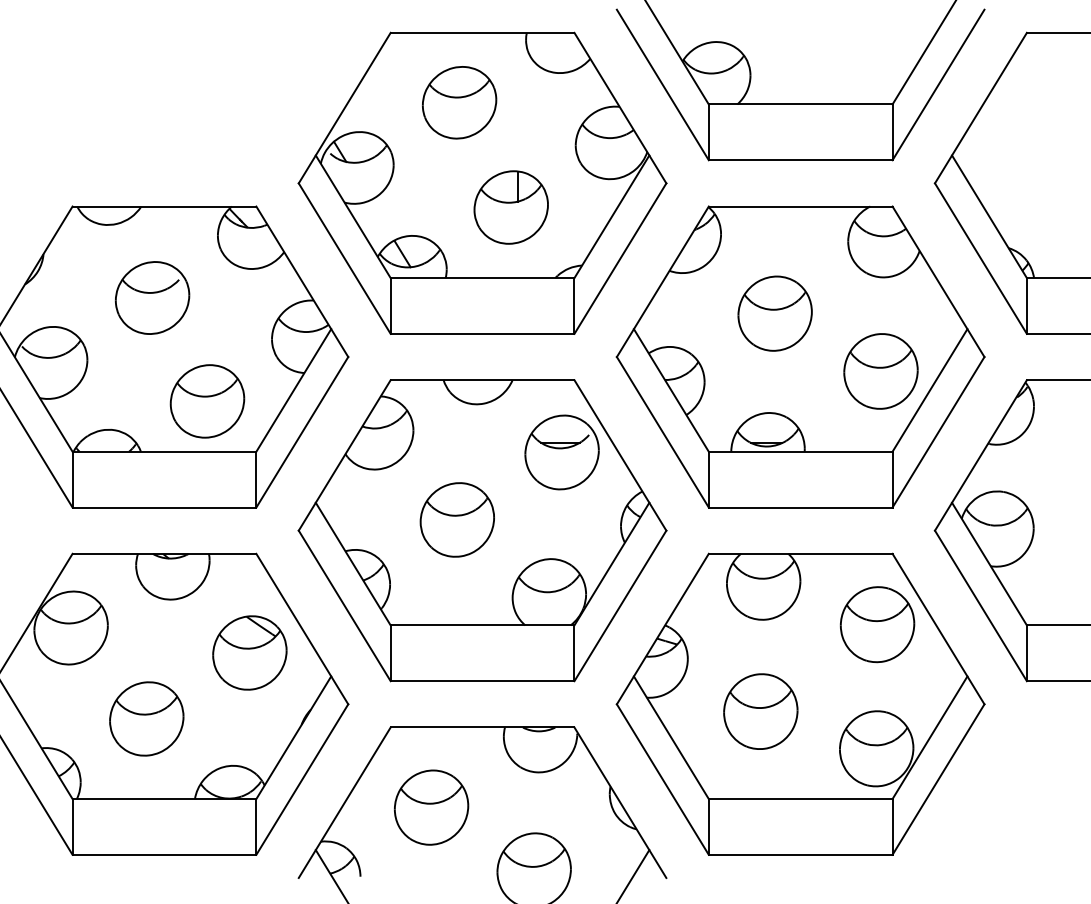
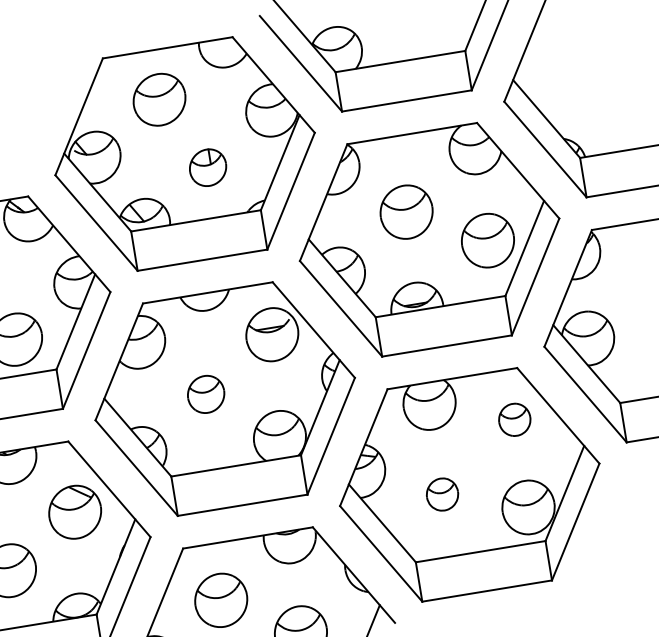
part: (510, 207) -> (207, 167), size x0.7
part: (456, 519) -> (205, 394), size x0.7
part: (877, 624) -> (514, 419), size x0.6
part: (760, 711) -> (442, 494), size x0.6

